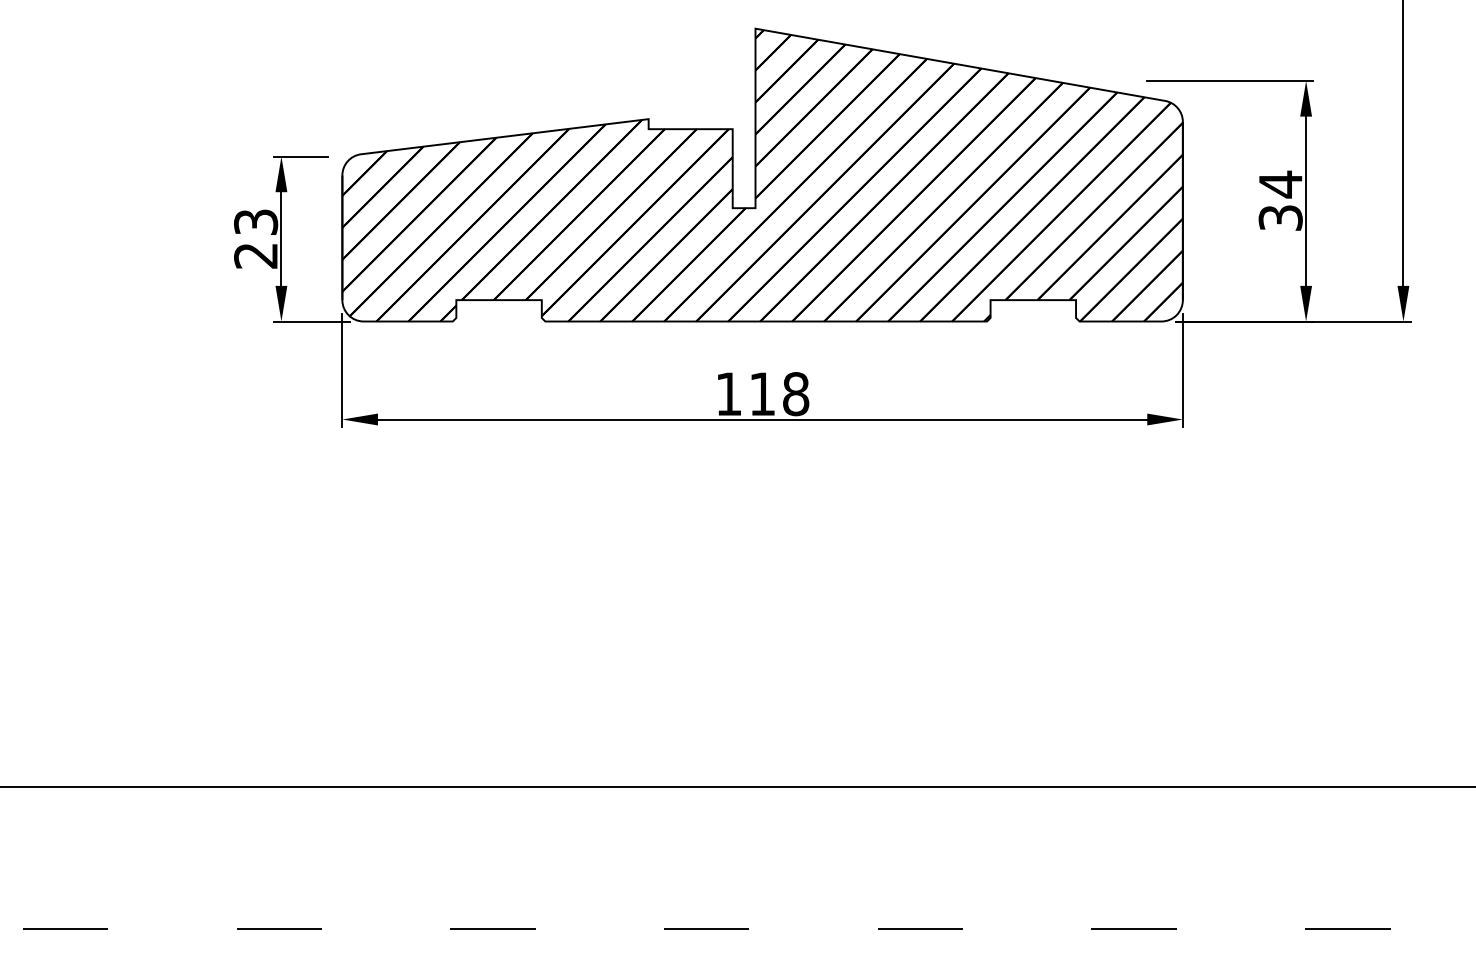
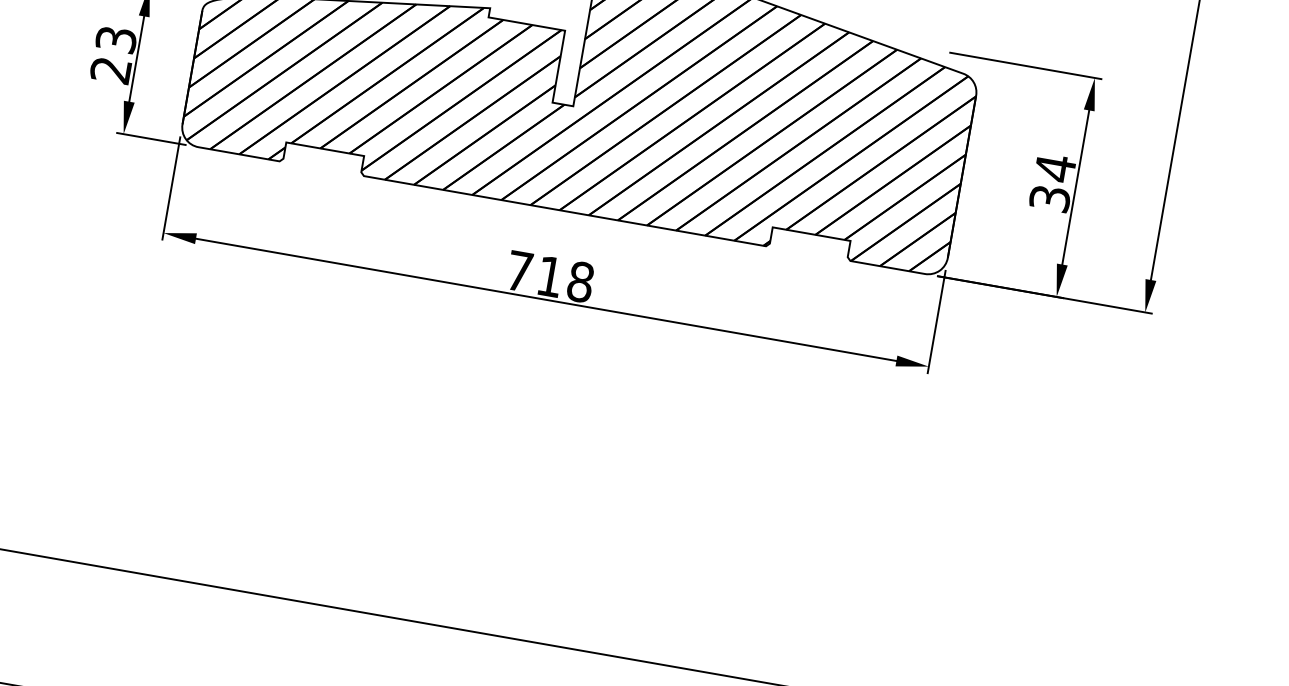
text: (728, 393) -> (519, 270), 118 -> 718

